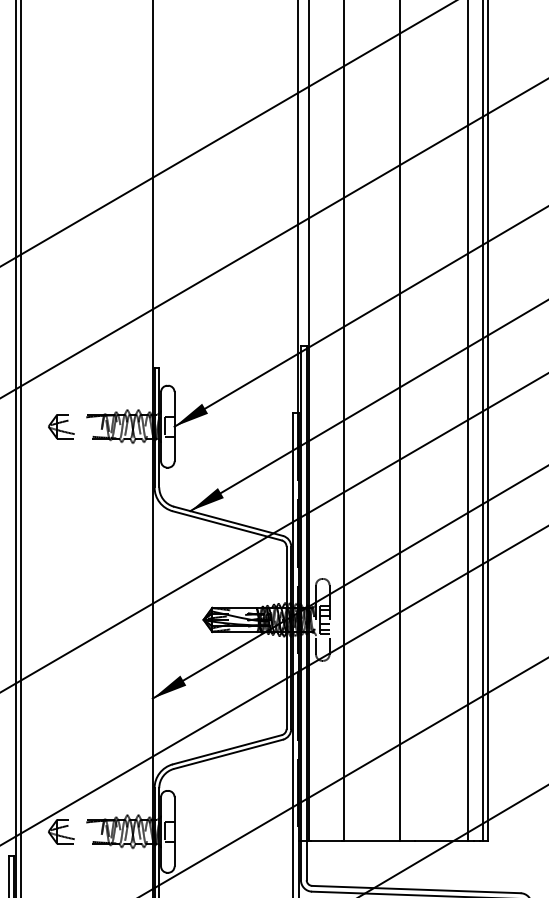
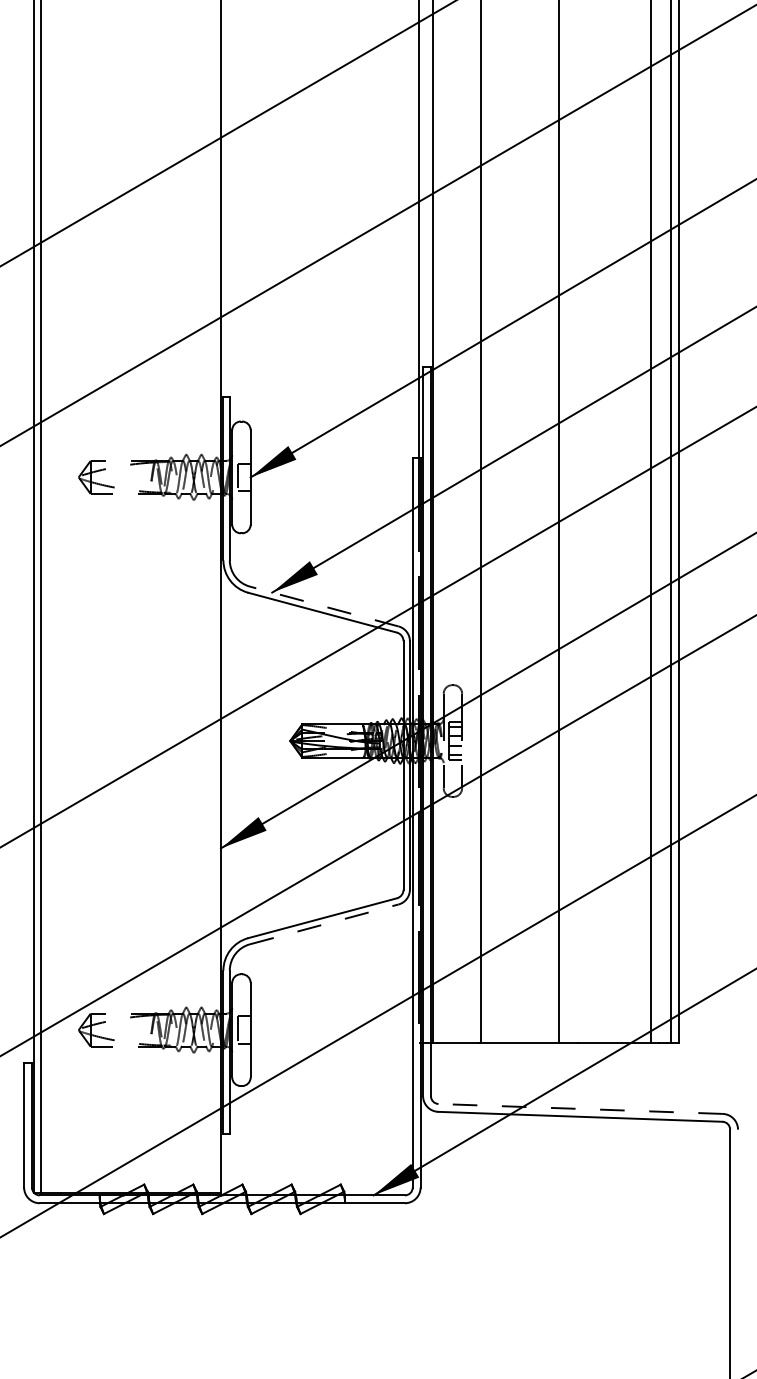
line: (228, 521) -> (324, 606), solid -> dashed
line: (228, 754) -> (324, 924), solid -> dashed
line: (416, 889) -> (580, 1108), solid -> dashed

